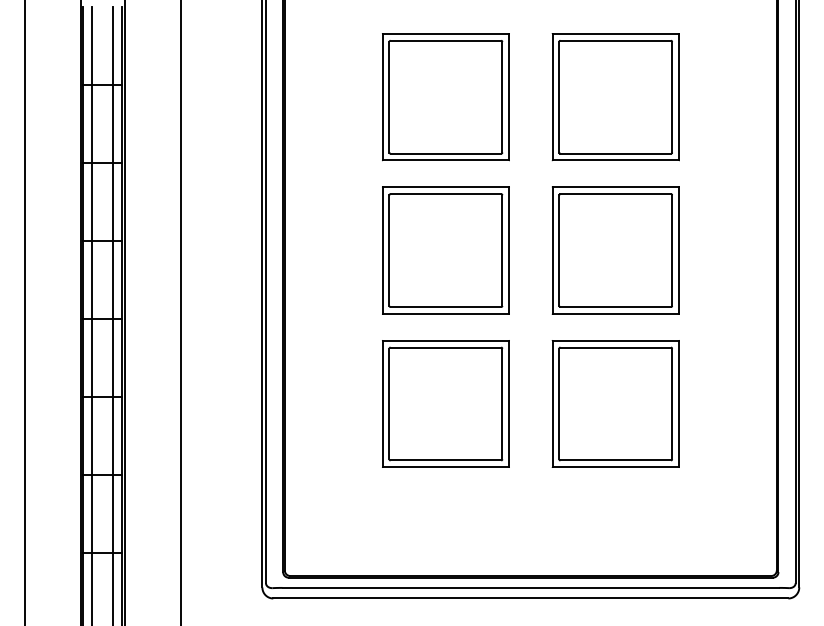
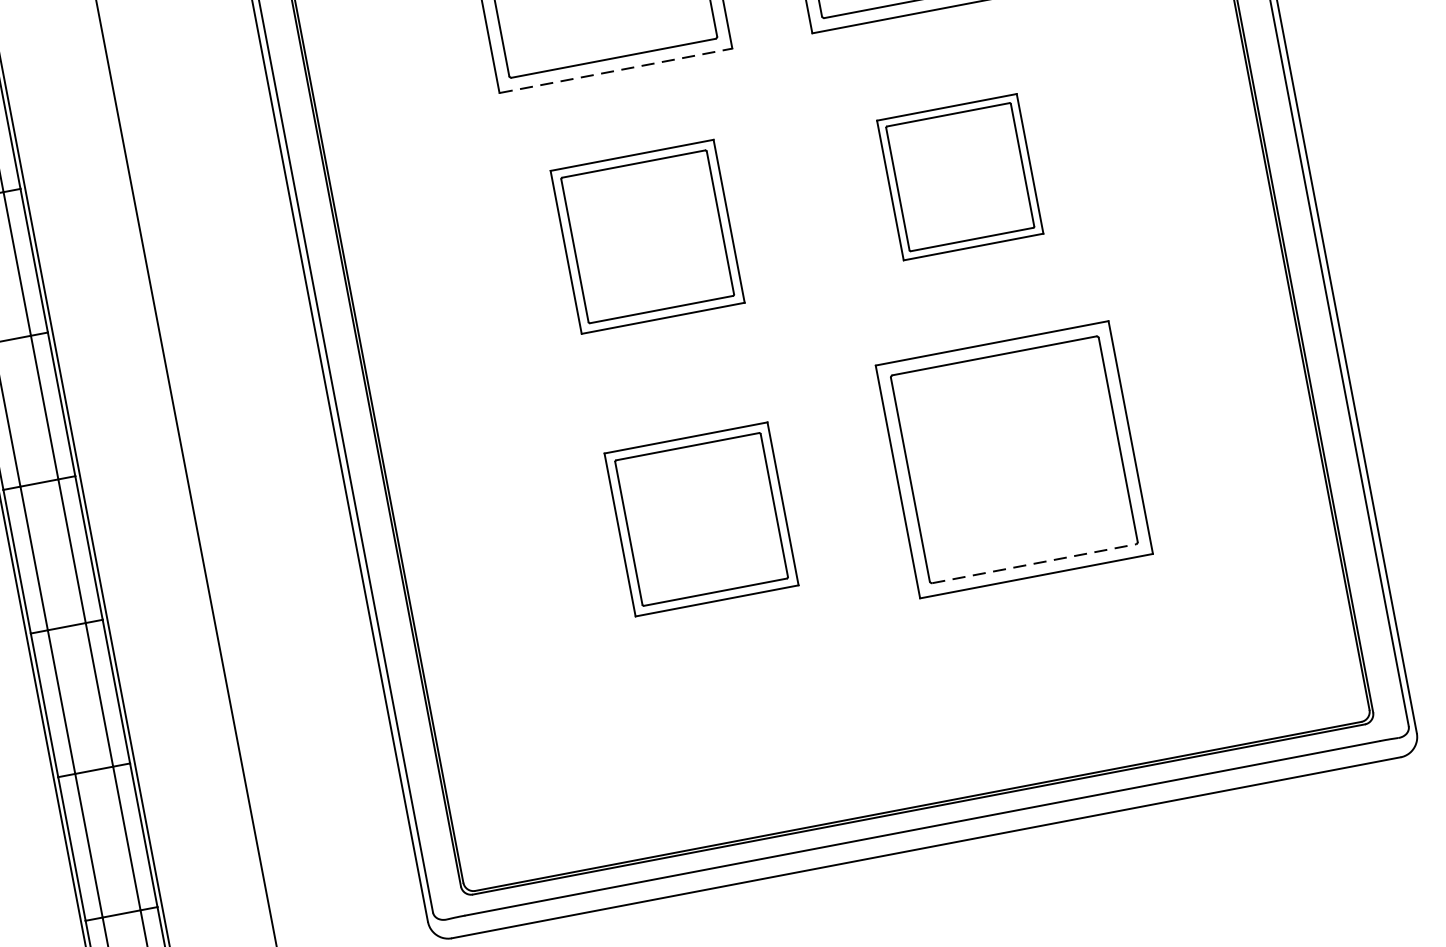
line: (446, 160) -> (617, 70), solid -> dashed
part: (445, 250) -> (646, 236), size x0.7
part: (615, 250) -> (959, 177), size x0.6
part: (445, 403) -> (700, 518), size x0.7
line: (616, 460) -> (1035, 563), solid -> dashed

